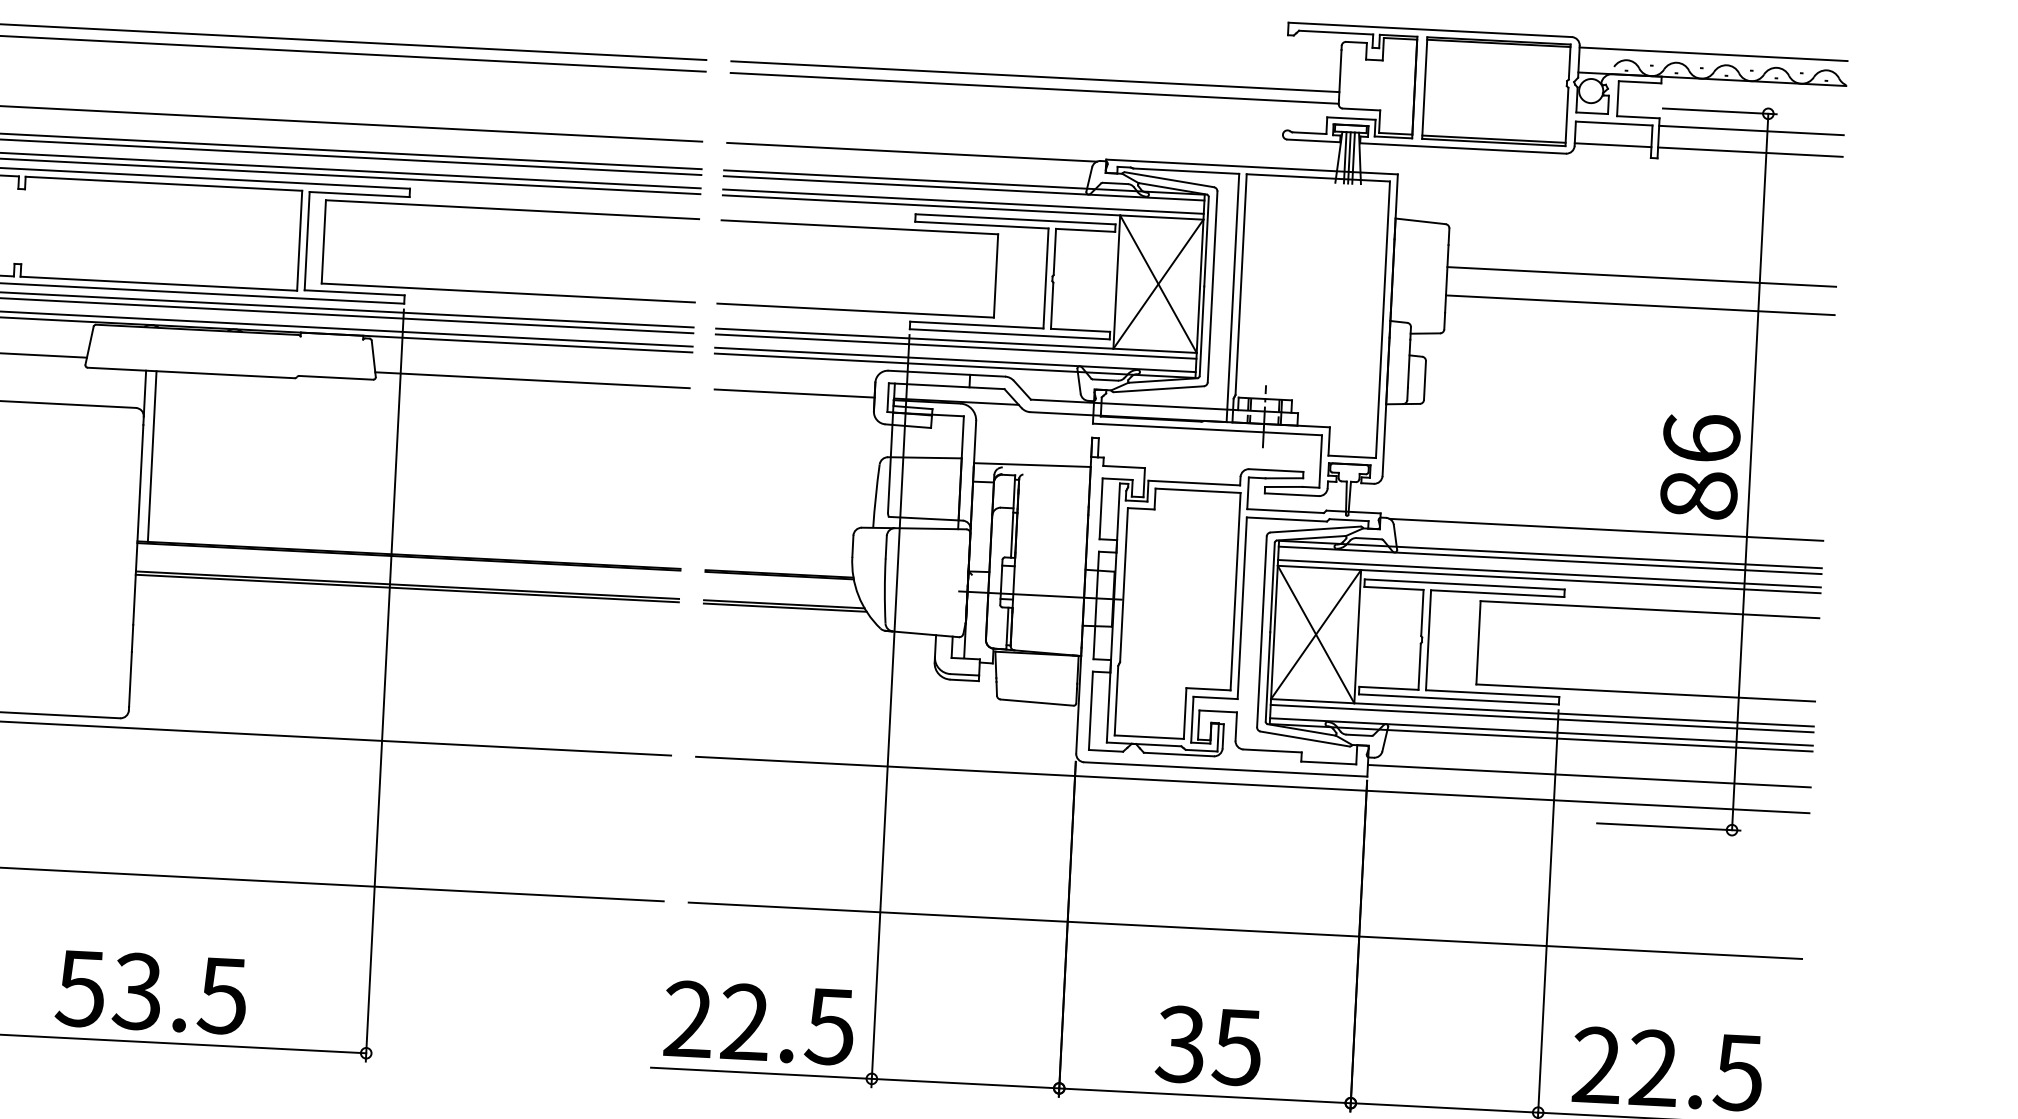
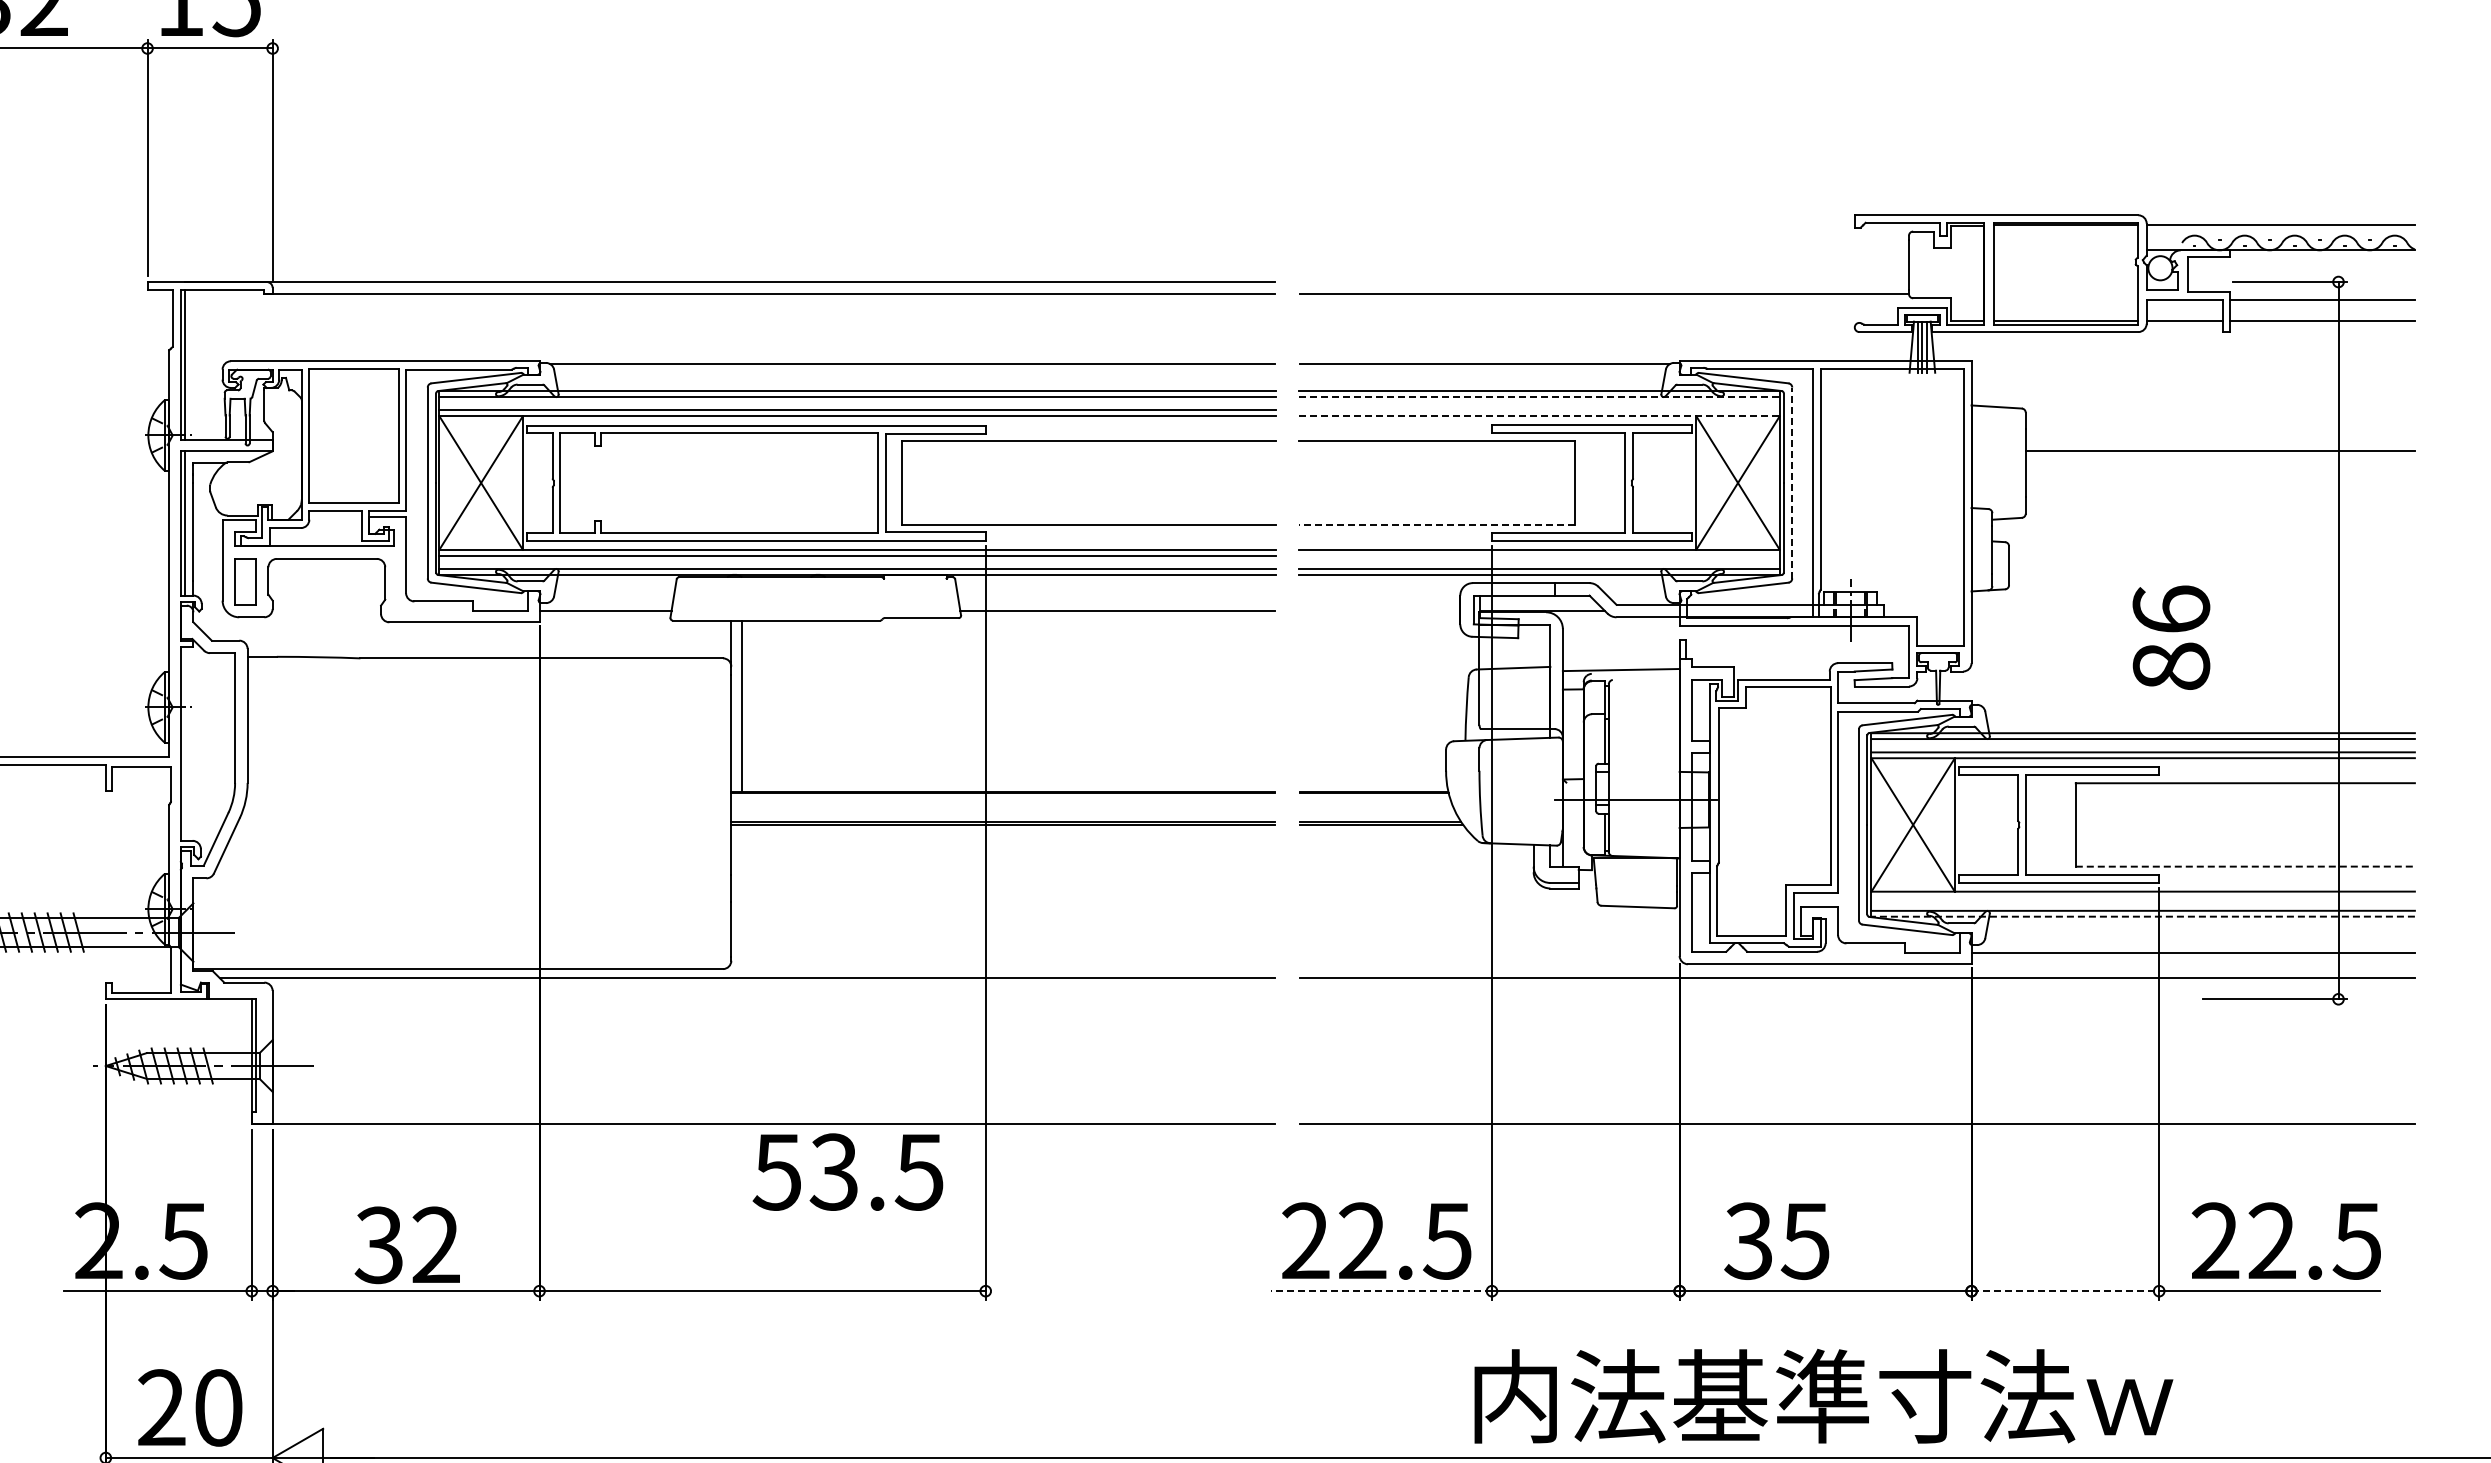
line: (1035, 77) -> (1604, 282), removed
line: (964, 188) -> (1539, 397), solid -> dashed
line: (962, 201) -> (1538, 410), removed
line: (963, 207) -> (1539, 416), solid -> dashed
line: (1212, 286) -> (1792, 482), solid -> dashed
line: (1639, 305) -> (2219, 479), removed
line: (855, 310) -> (1436, 524), solid -> dashed
line: (955, 346) -> (1538, 555), removed
line: (794, 393) -> (1380, 610), removed
text: (1700, 466) -> (2171, 637), moved
line: (1606, 529) -> (2197, 705), removed
line: (1645, 692) -> (2245, 866), solid -> dashed
line: (1541, 718) -> (2142, 897), removed
line: (1541, 737) -> (2143, 916), solid -> dashed
text: (150, 991) -> (847, 1171), moved
text: (1208, 1045) -> (1776, 1240), moved
line: (761, 1073) -> (1381, 1291), solid -> dashed
line: (1444, 1108) -> (2065, 1291), solid -> dashed

